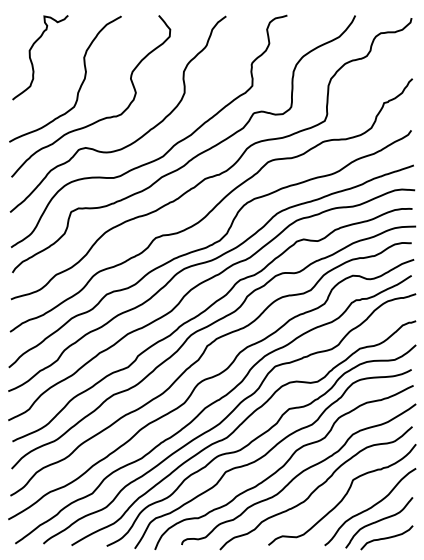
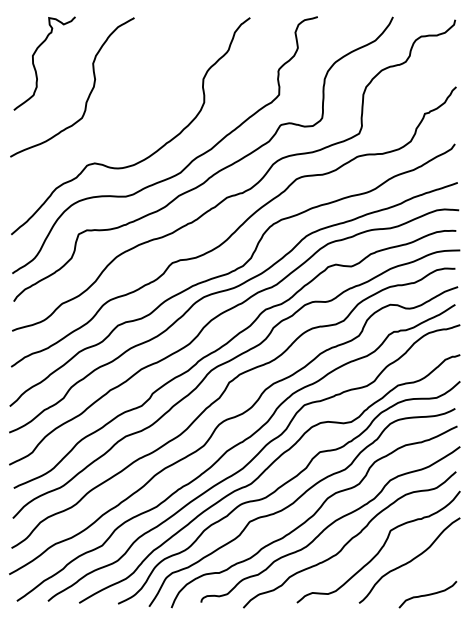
curve: (98, 119) -> (108, 131), removed
curve: (379, 521) -> (419, 576), removed

